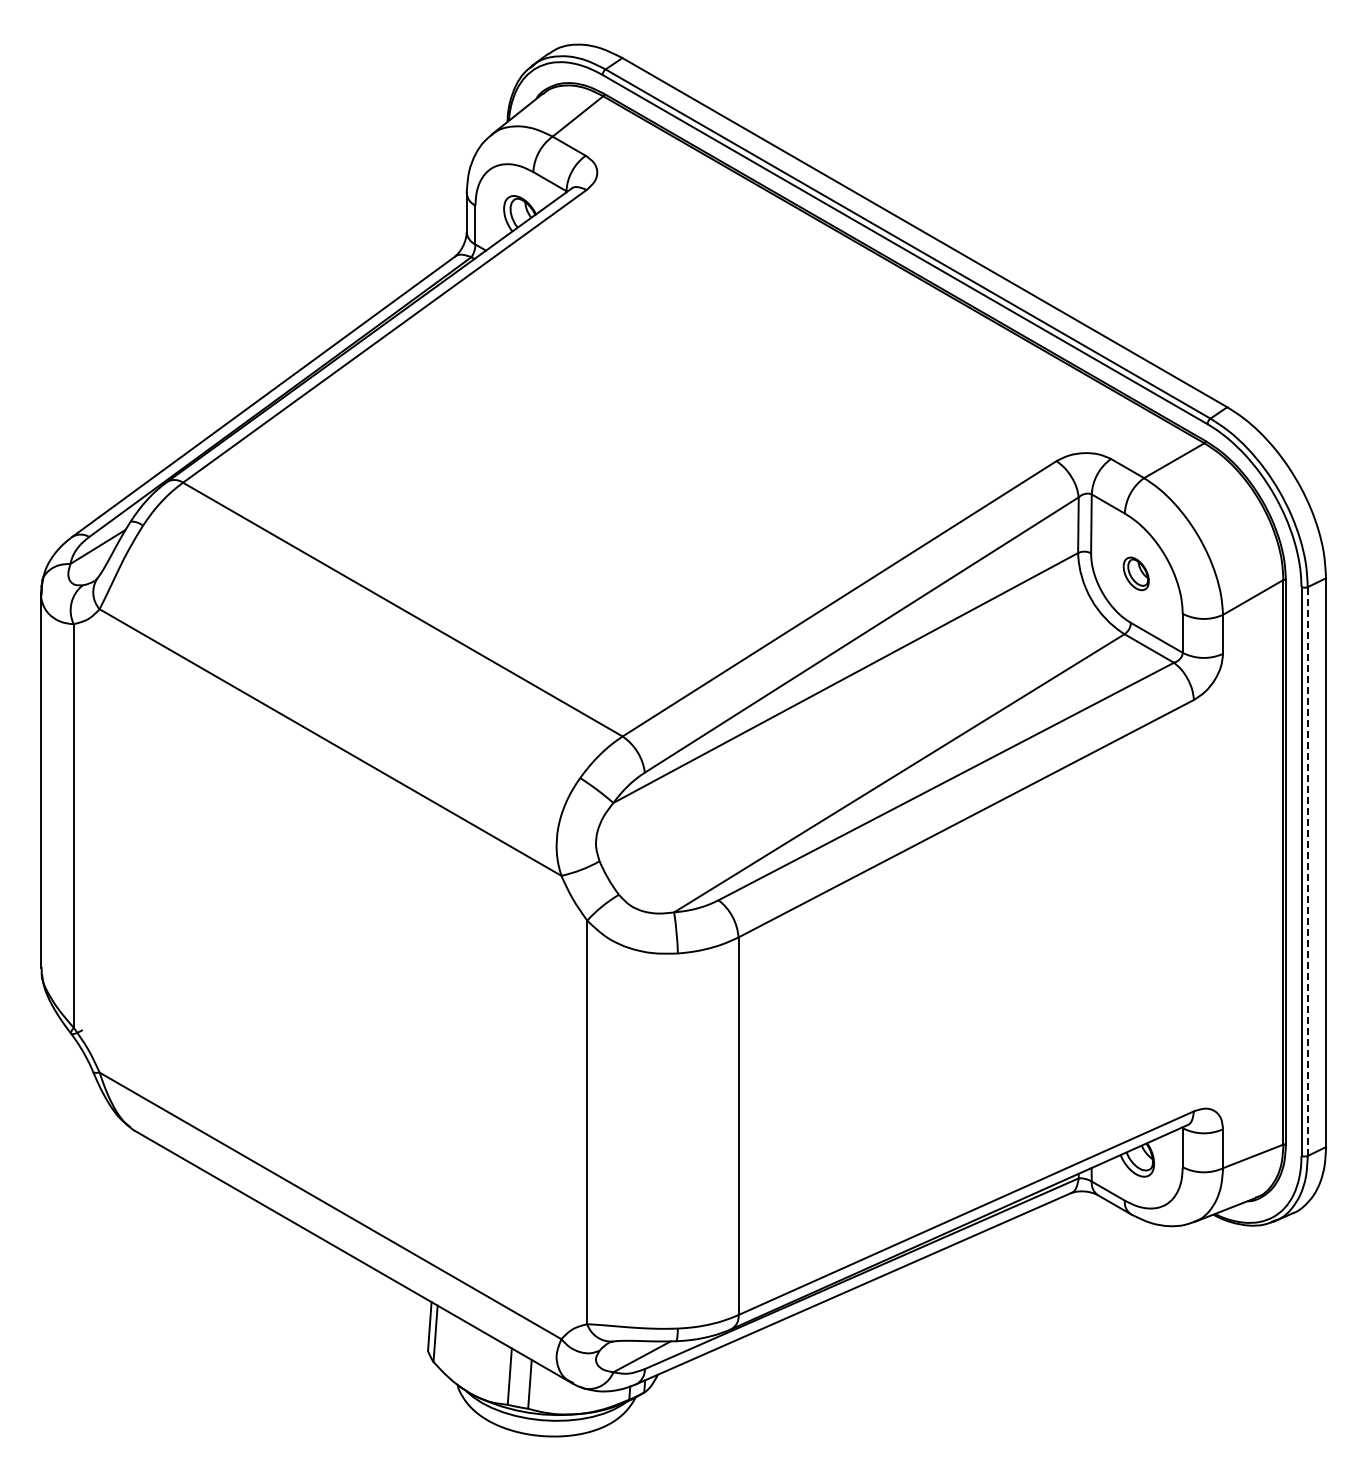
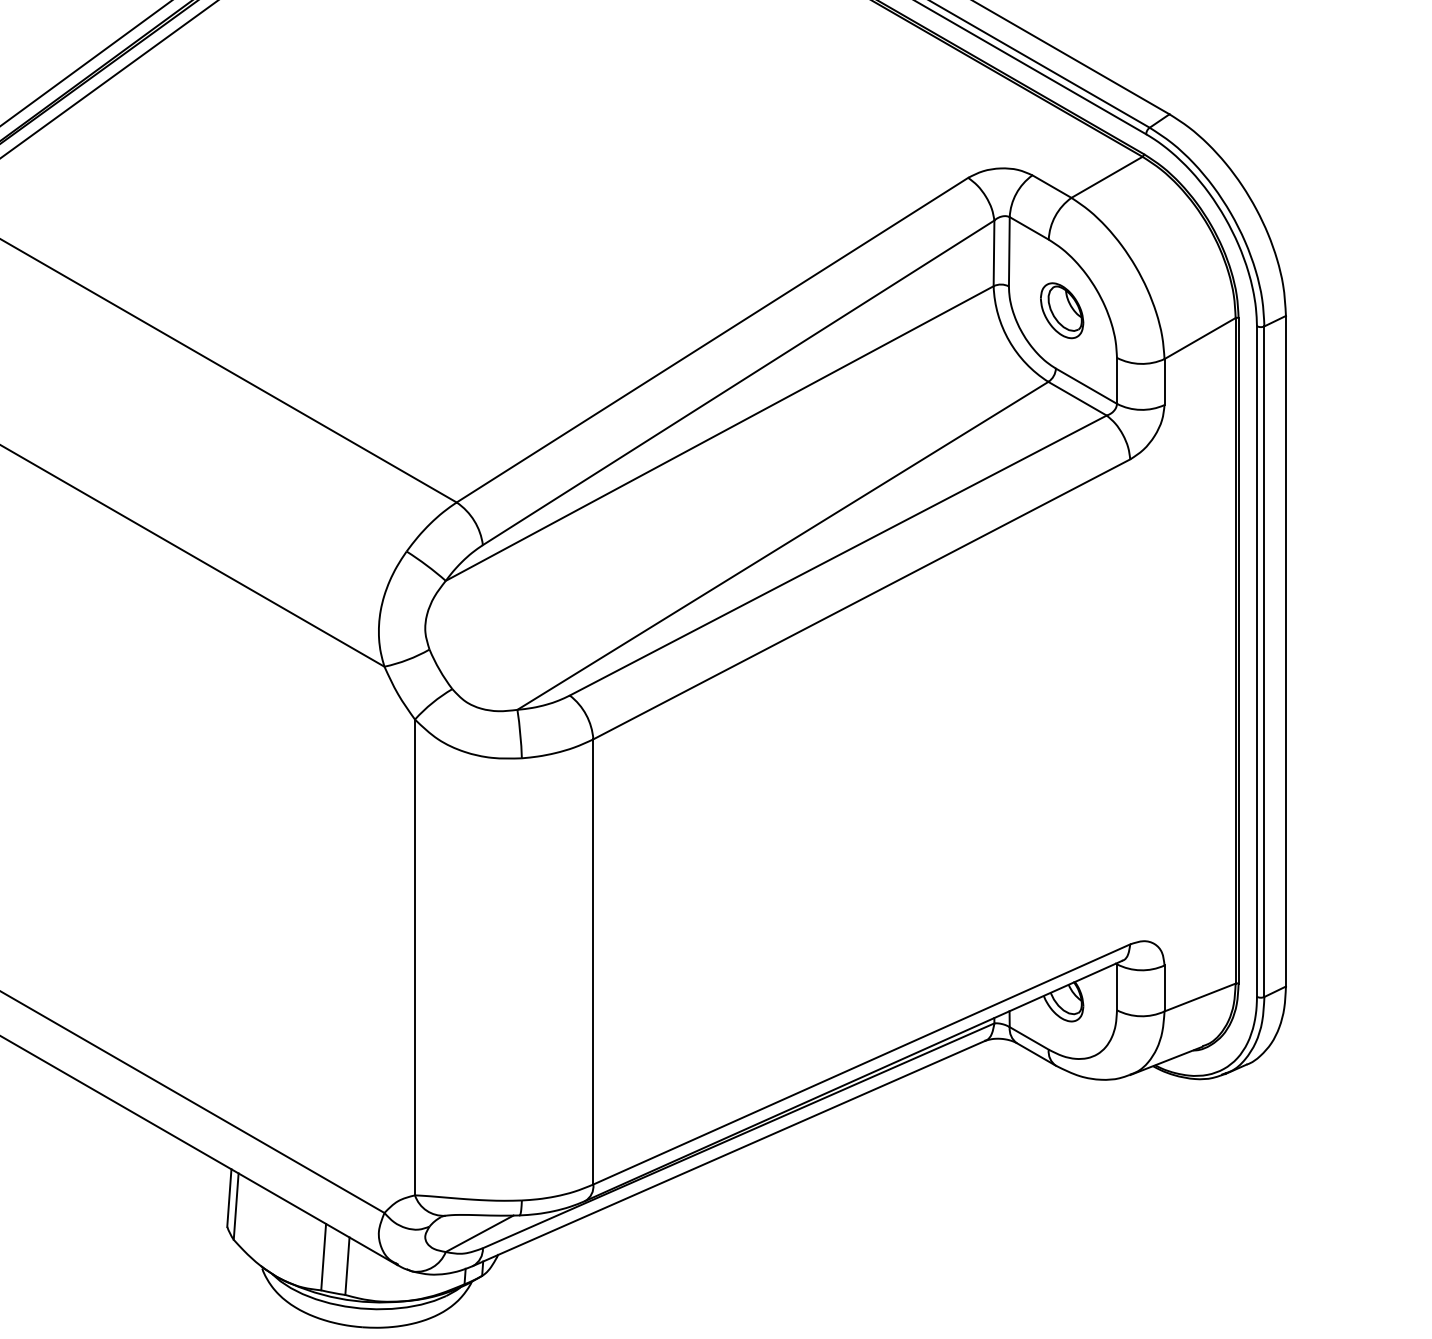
part: (1136, 573) -> (1062, 310), size x1.43
line: (1307, 871) -> (1264, 661), dashed -> solid

